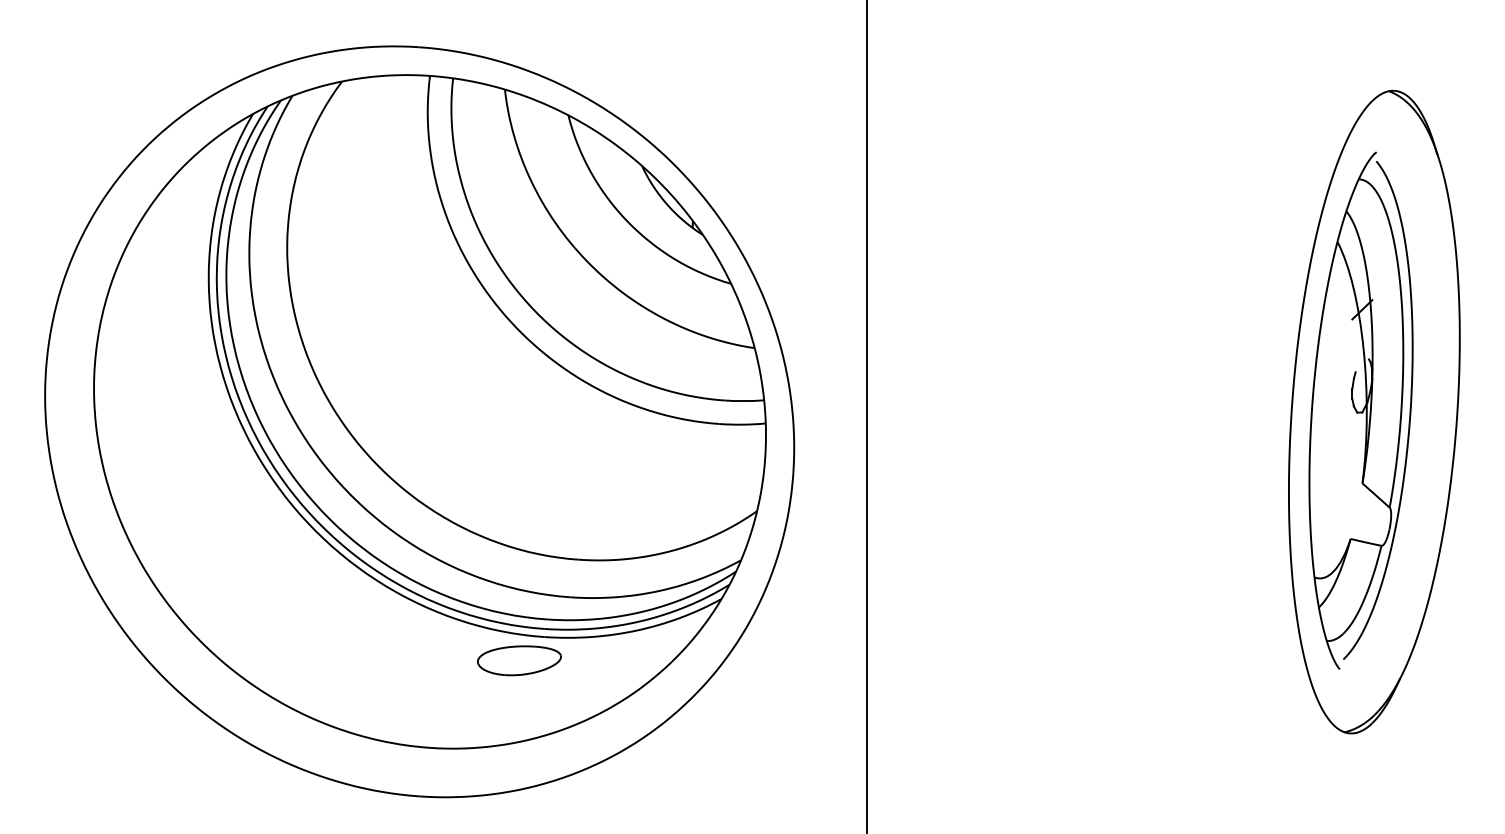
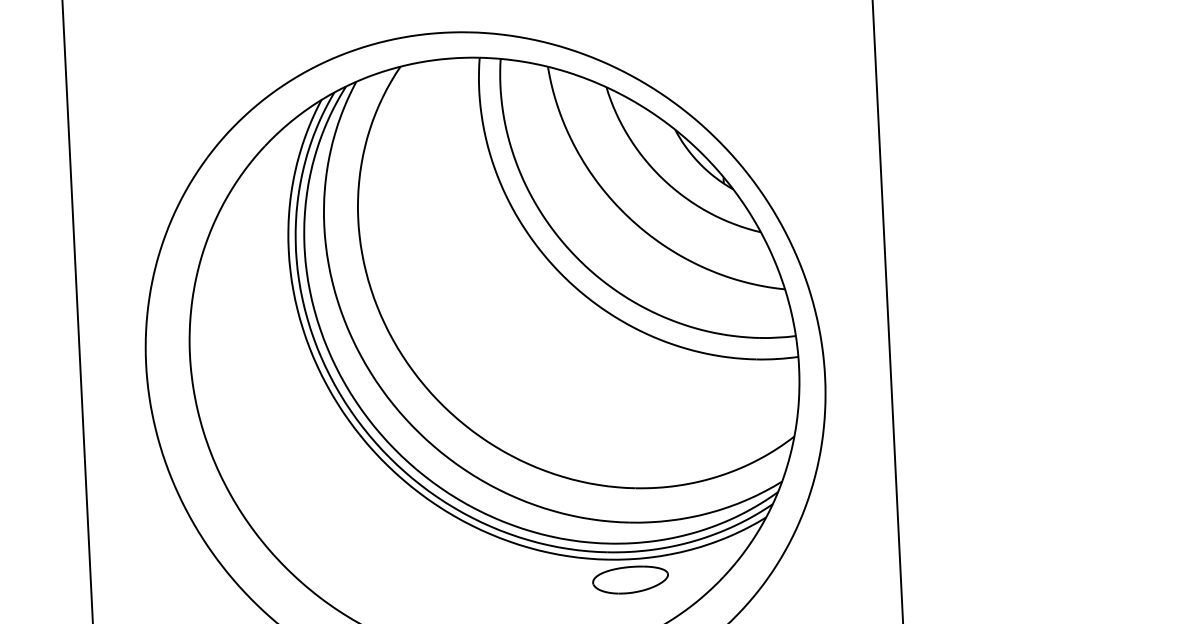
part: (519, 660) -> (630, 579), moved

